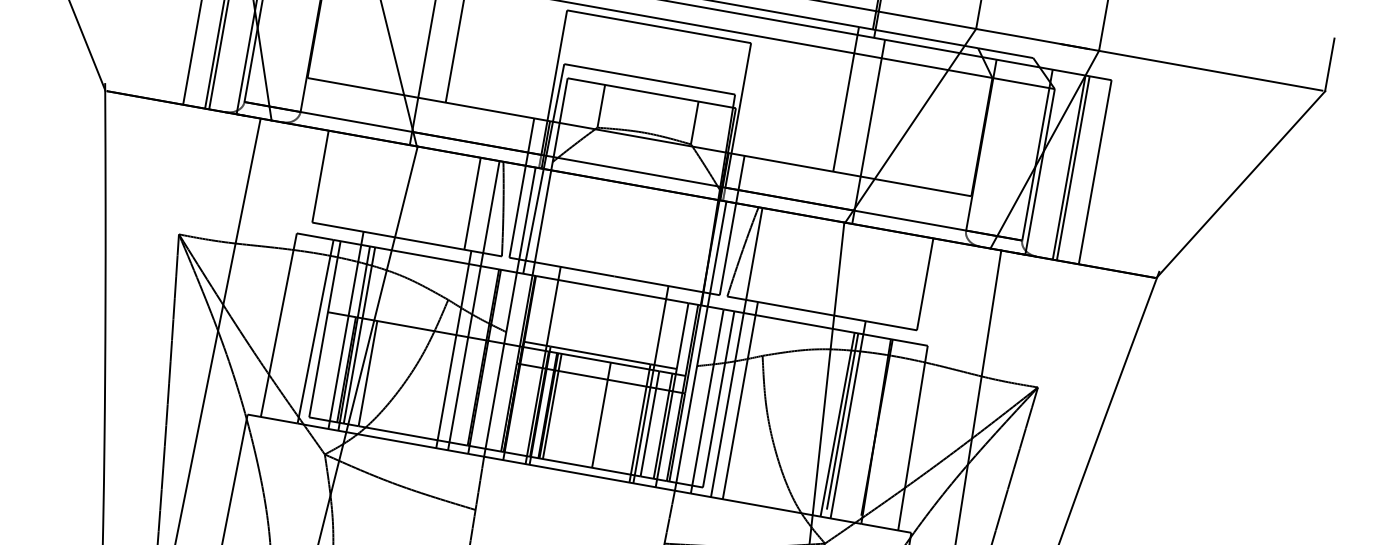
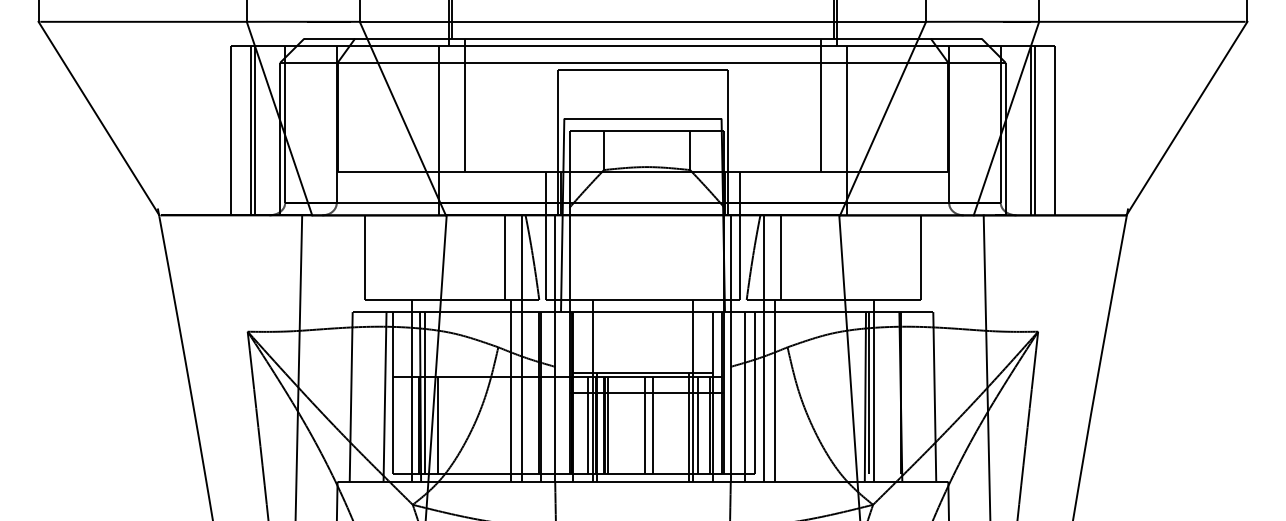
line: (773, 257) -> (781, 257), added
line: (531, 402) -> (588, 425), added
line: (593, 413) -> (645, 425), added

